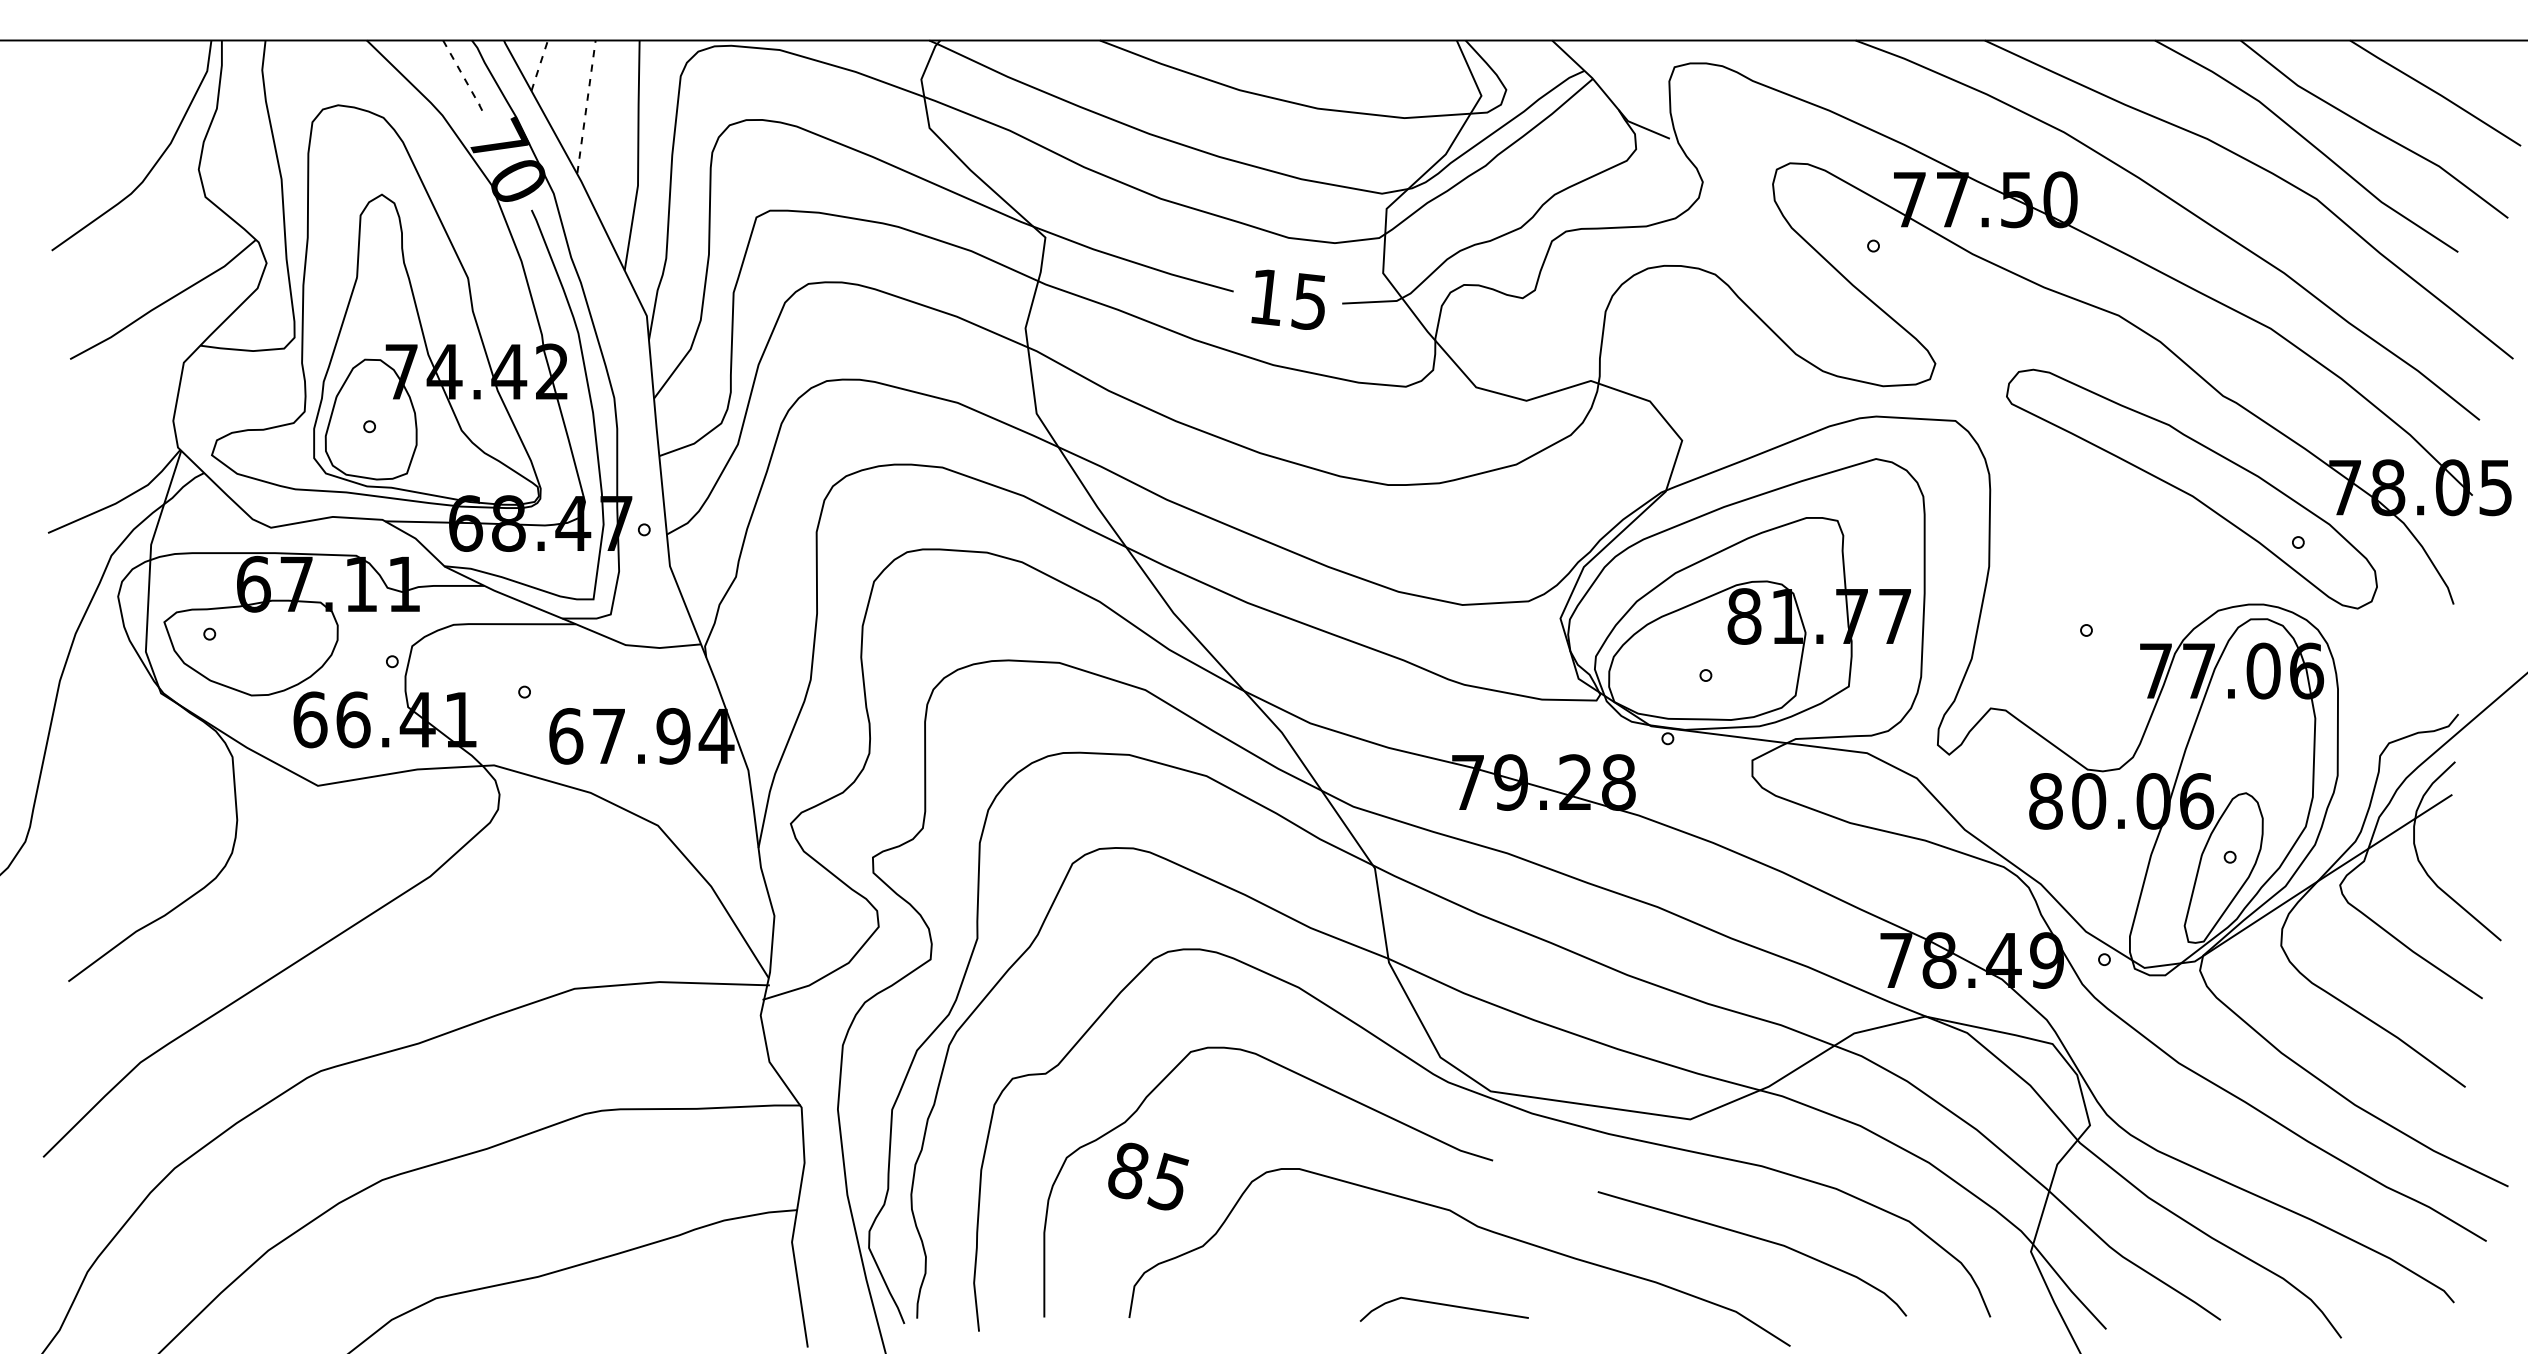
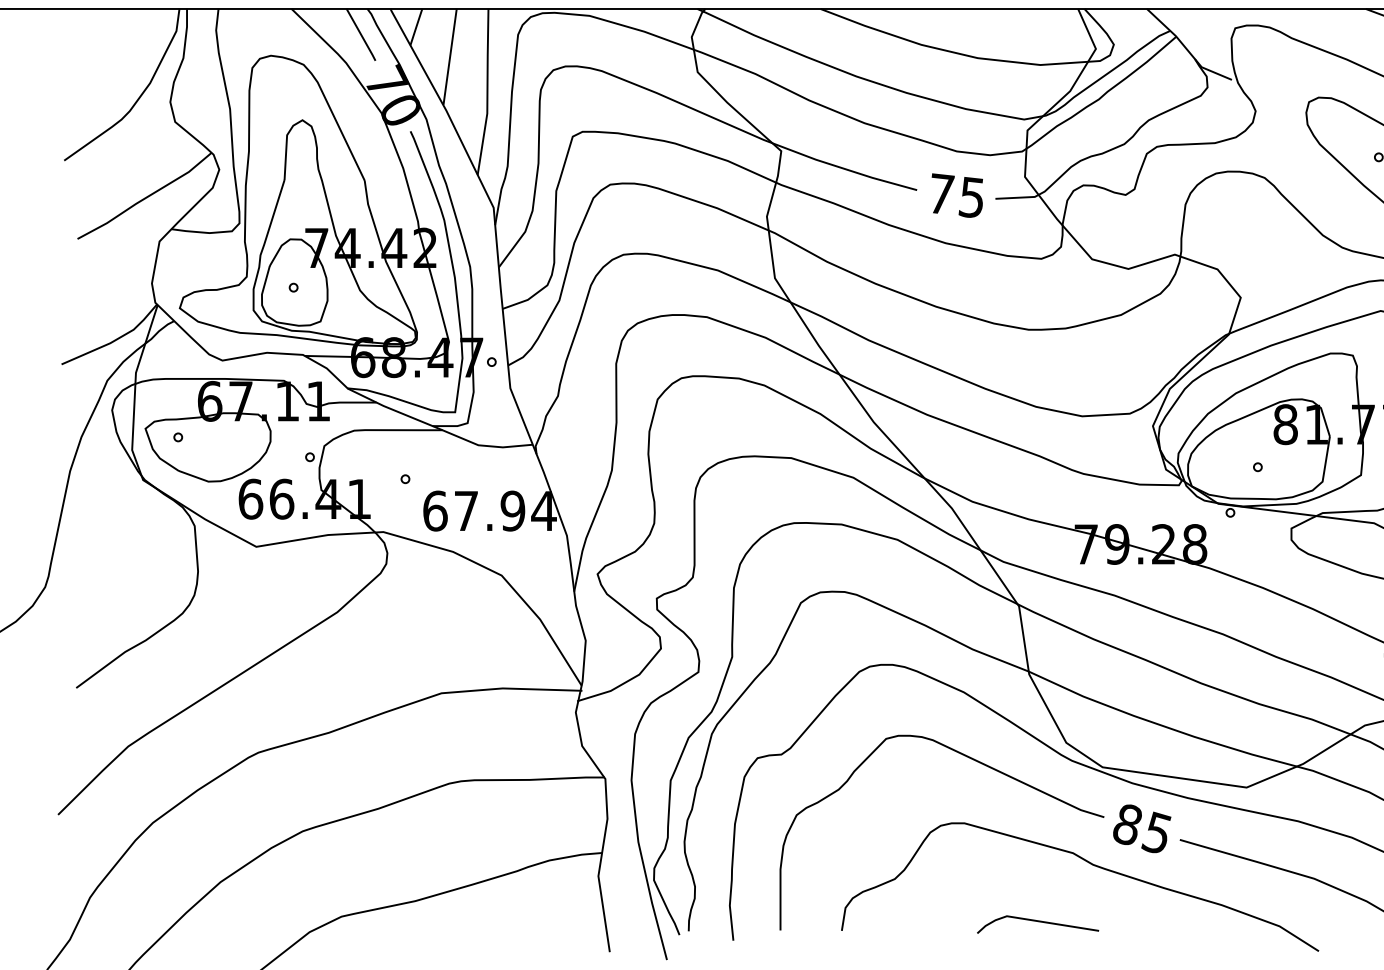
line: (539, 65) -> (416, 27), dashed -> solid
line: (463, 77) -> (361, 35), dashed -> solid
line: (586, 106) -> (450, 56), dashed -> solid
text: (1268, 296) -> (942, 193), 15 -> 75
text: (1148, 1176) -> (1142, 828), moved
line: (1443, 1305) -> (1037, 921), moved

